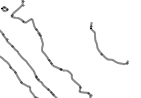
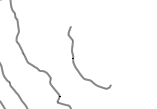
curve: (98, 46) -> (74, 59), moved

